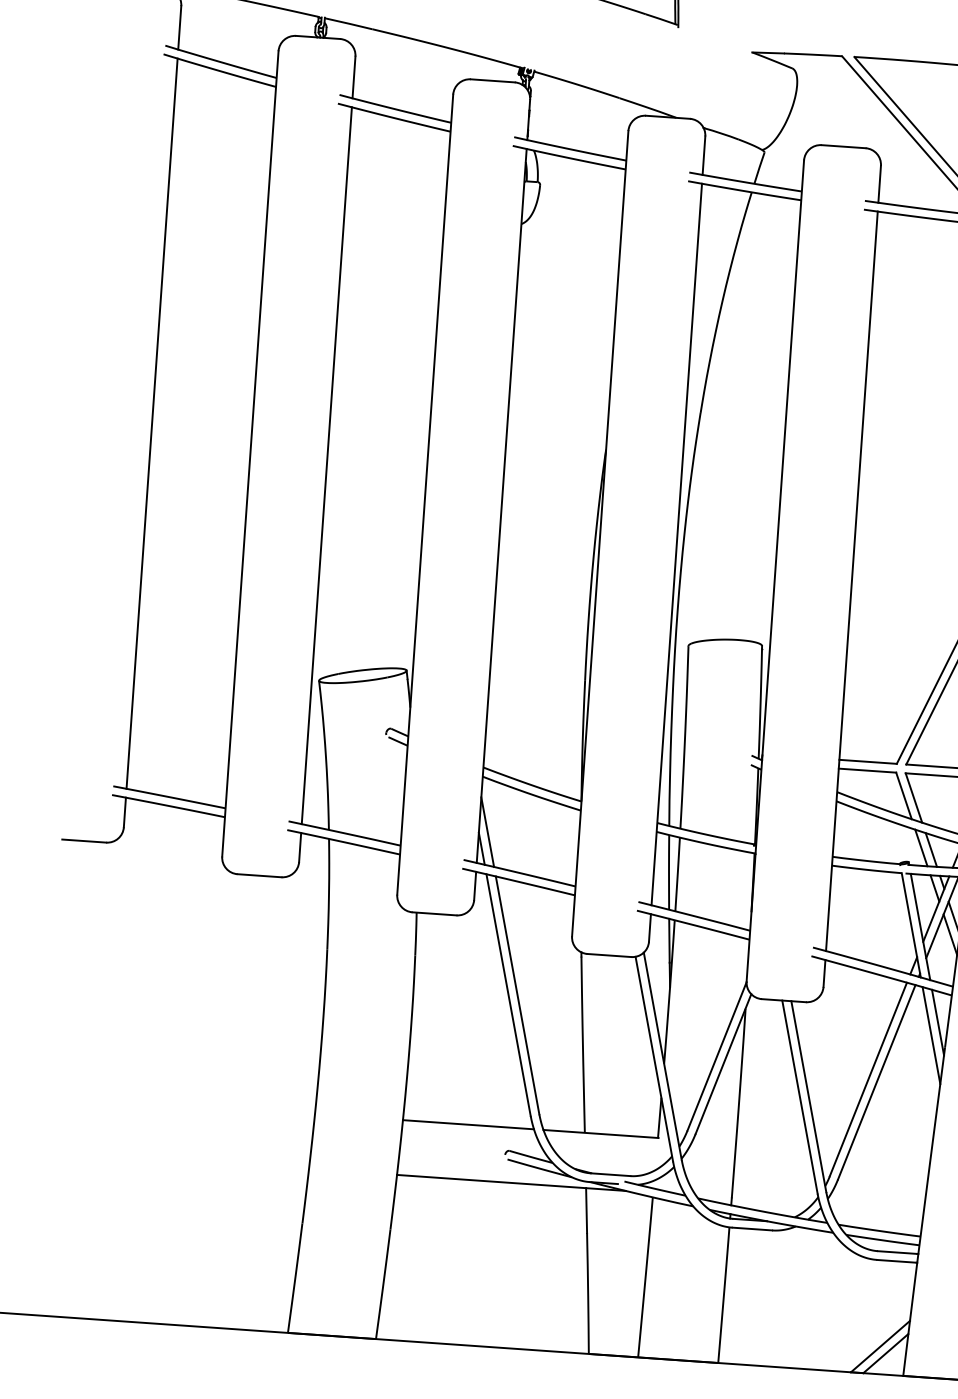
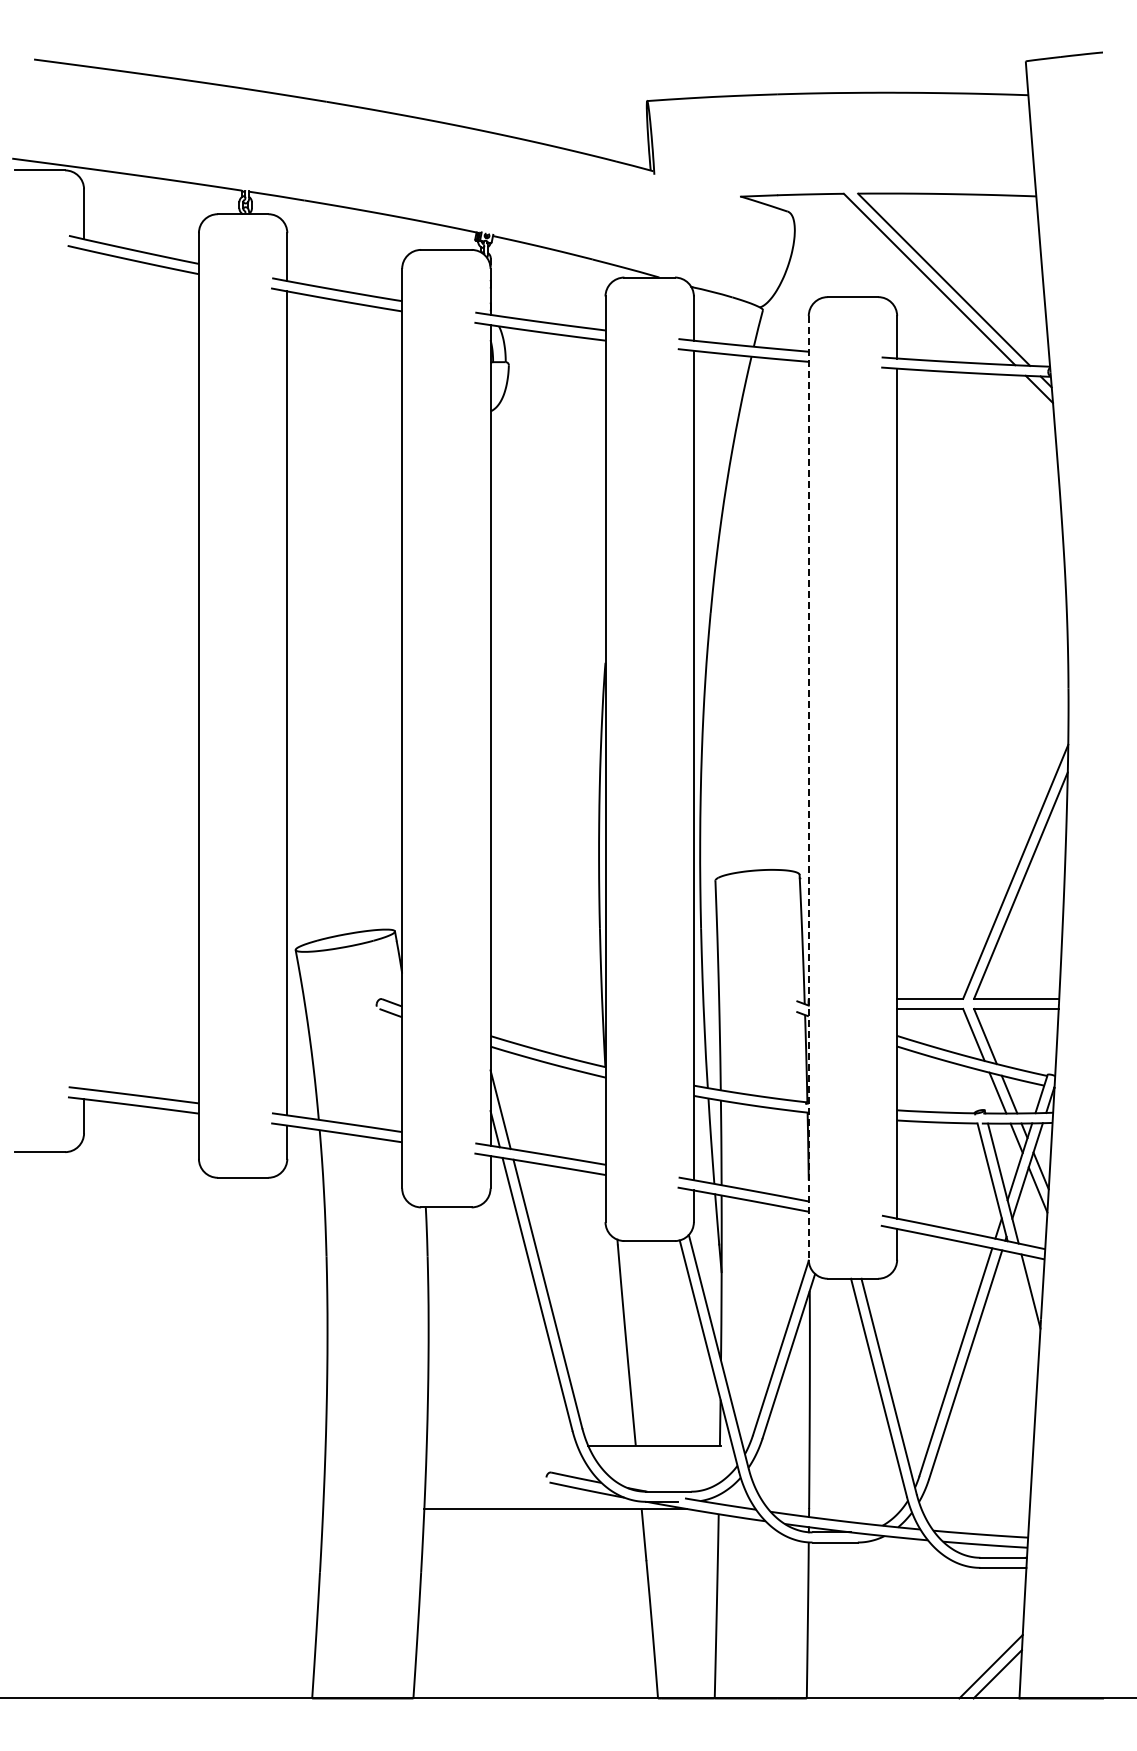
line: (152, 423) -> (84, 669), removed
line: (775, 570) -> (808, 787), solid -> dashed
line: (931, 1035) -> (1024, 1306), removed
line: (468, 1124) -> (501, 1445), removed

